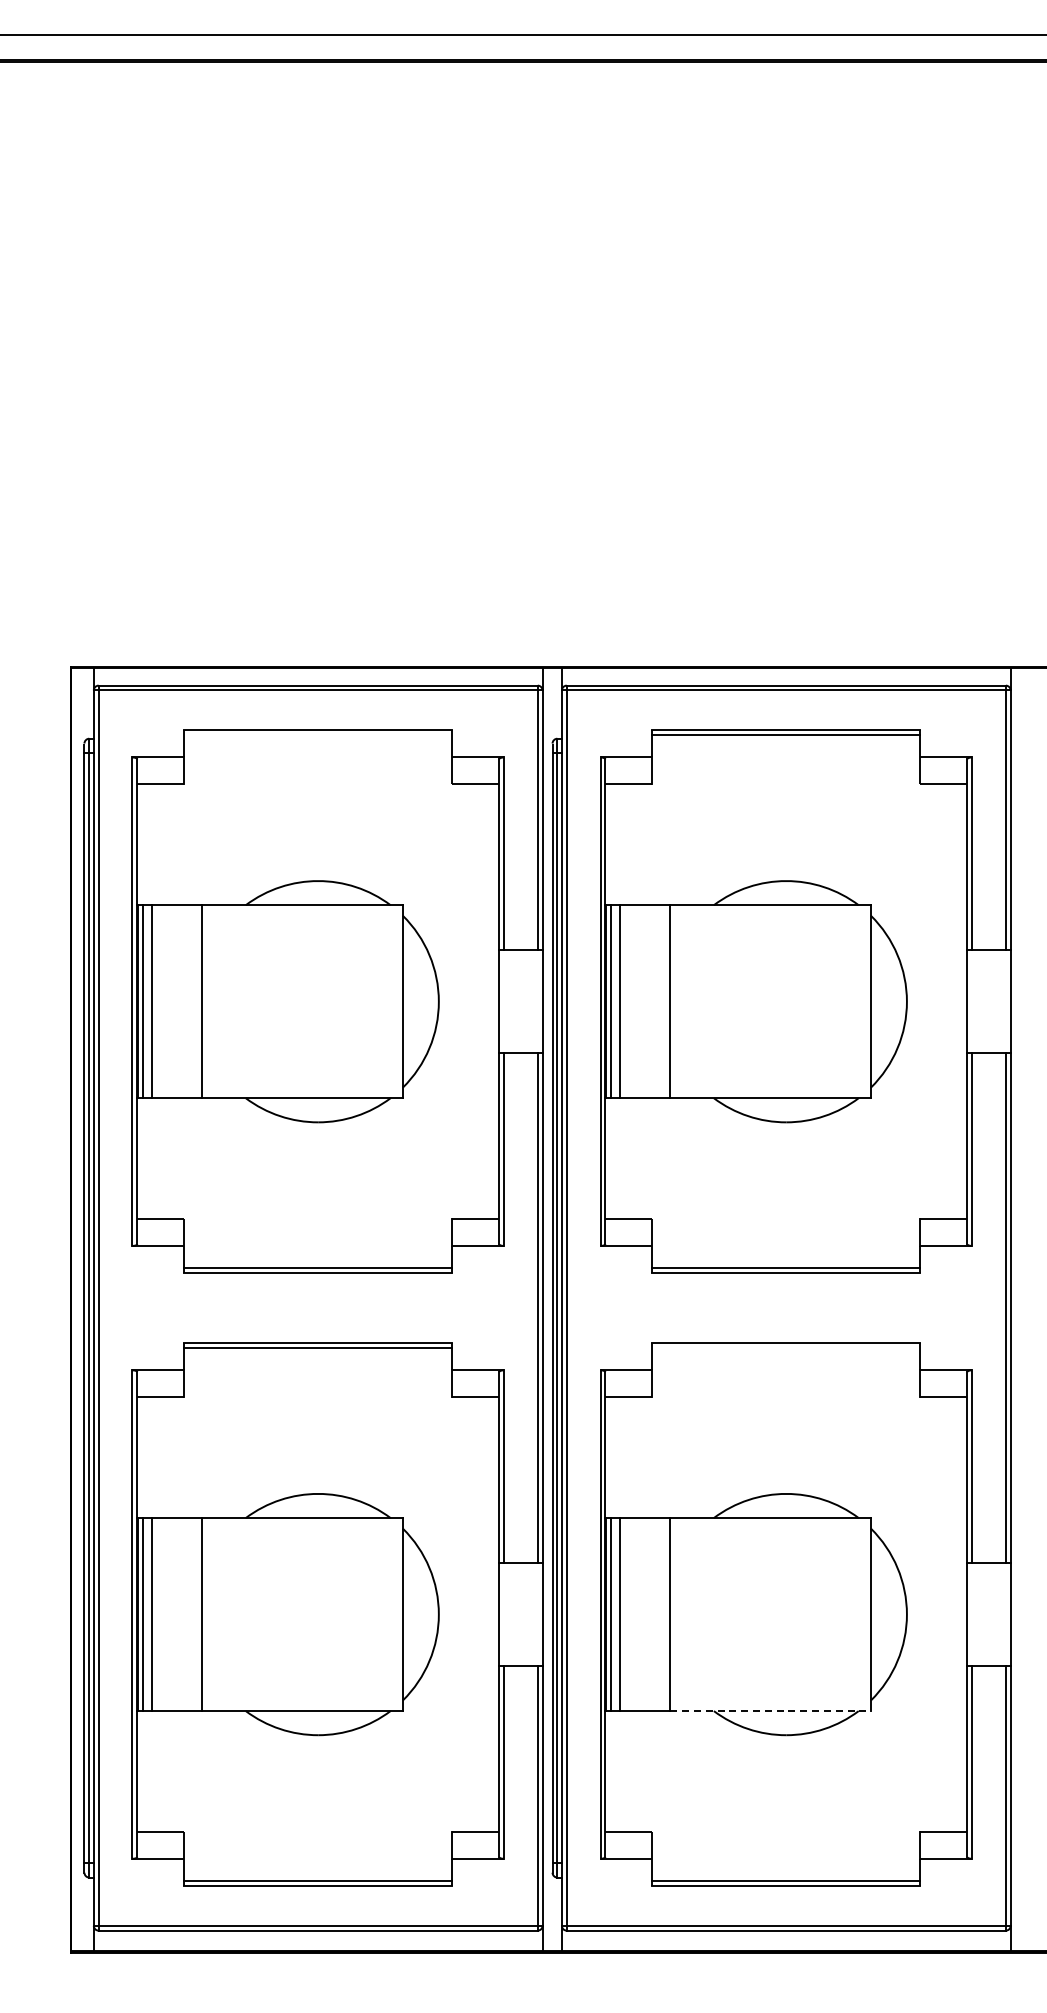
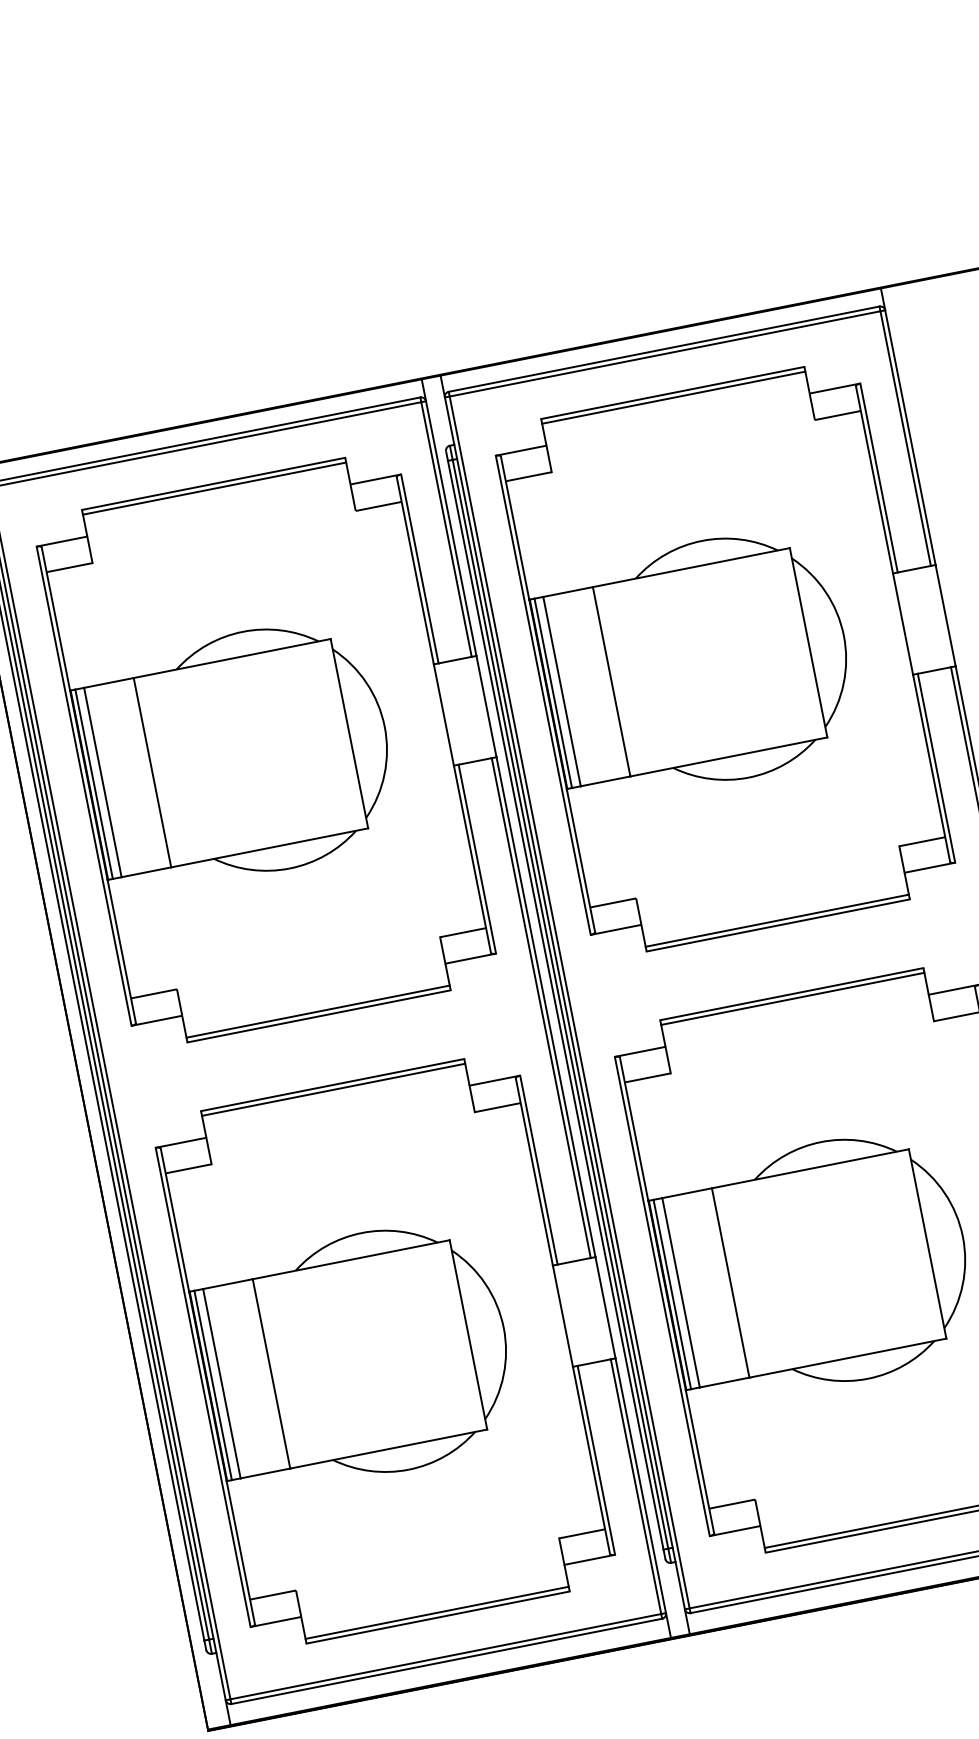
line: (318, 735) -> (214, 488), added
line: (786, 1347) -> (792, 998), added
line: (771, 1711) -> (848, 1358), dashed -> solid

